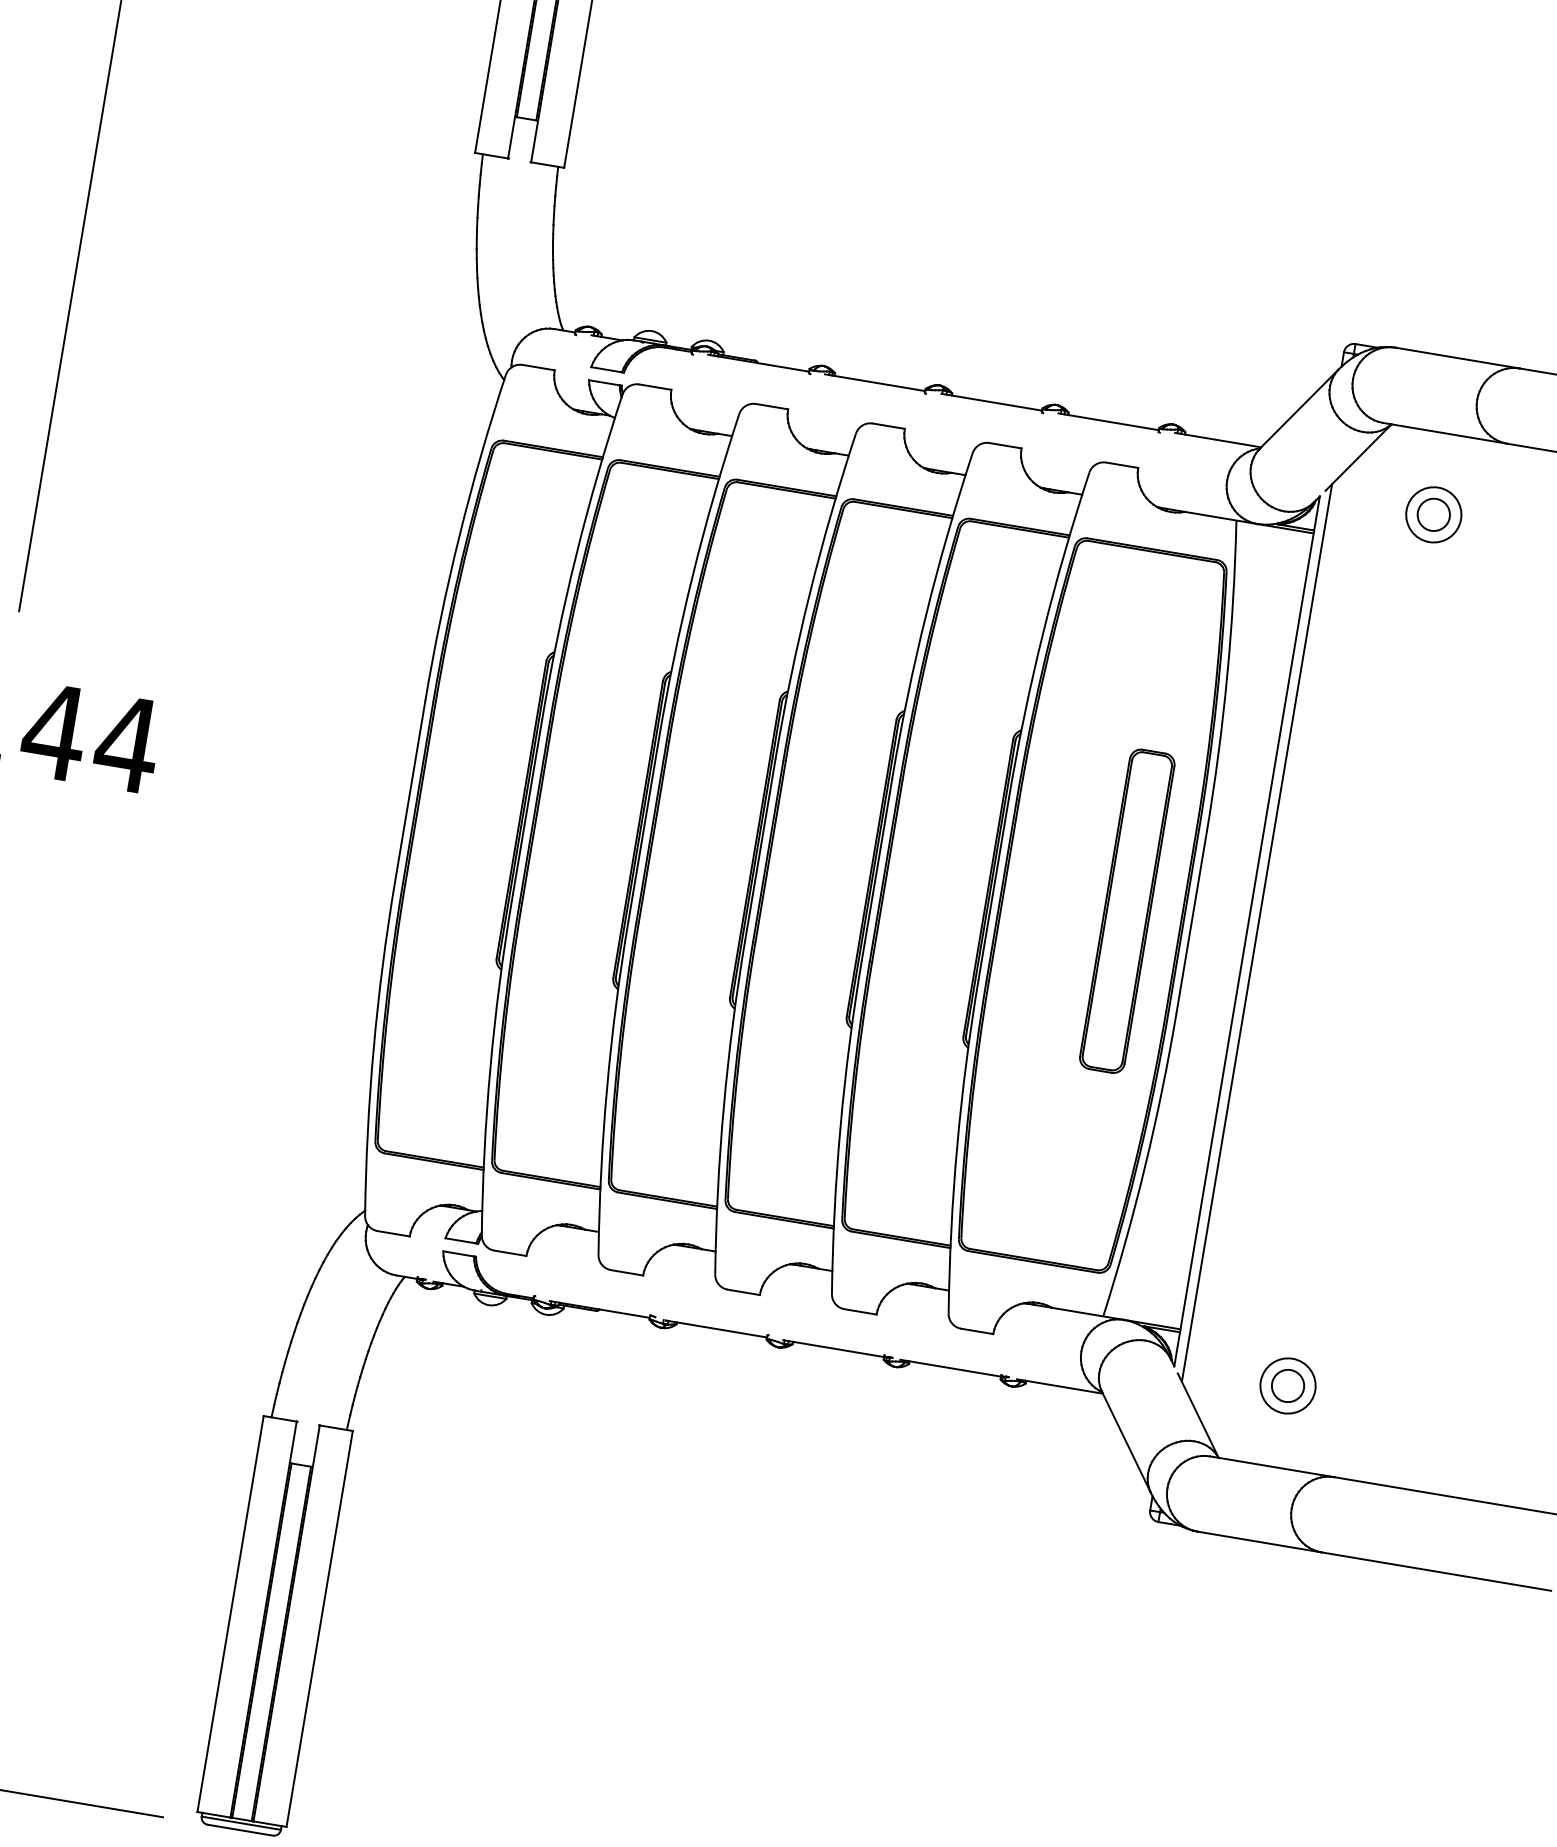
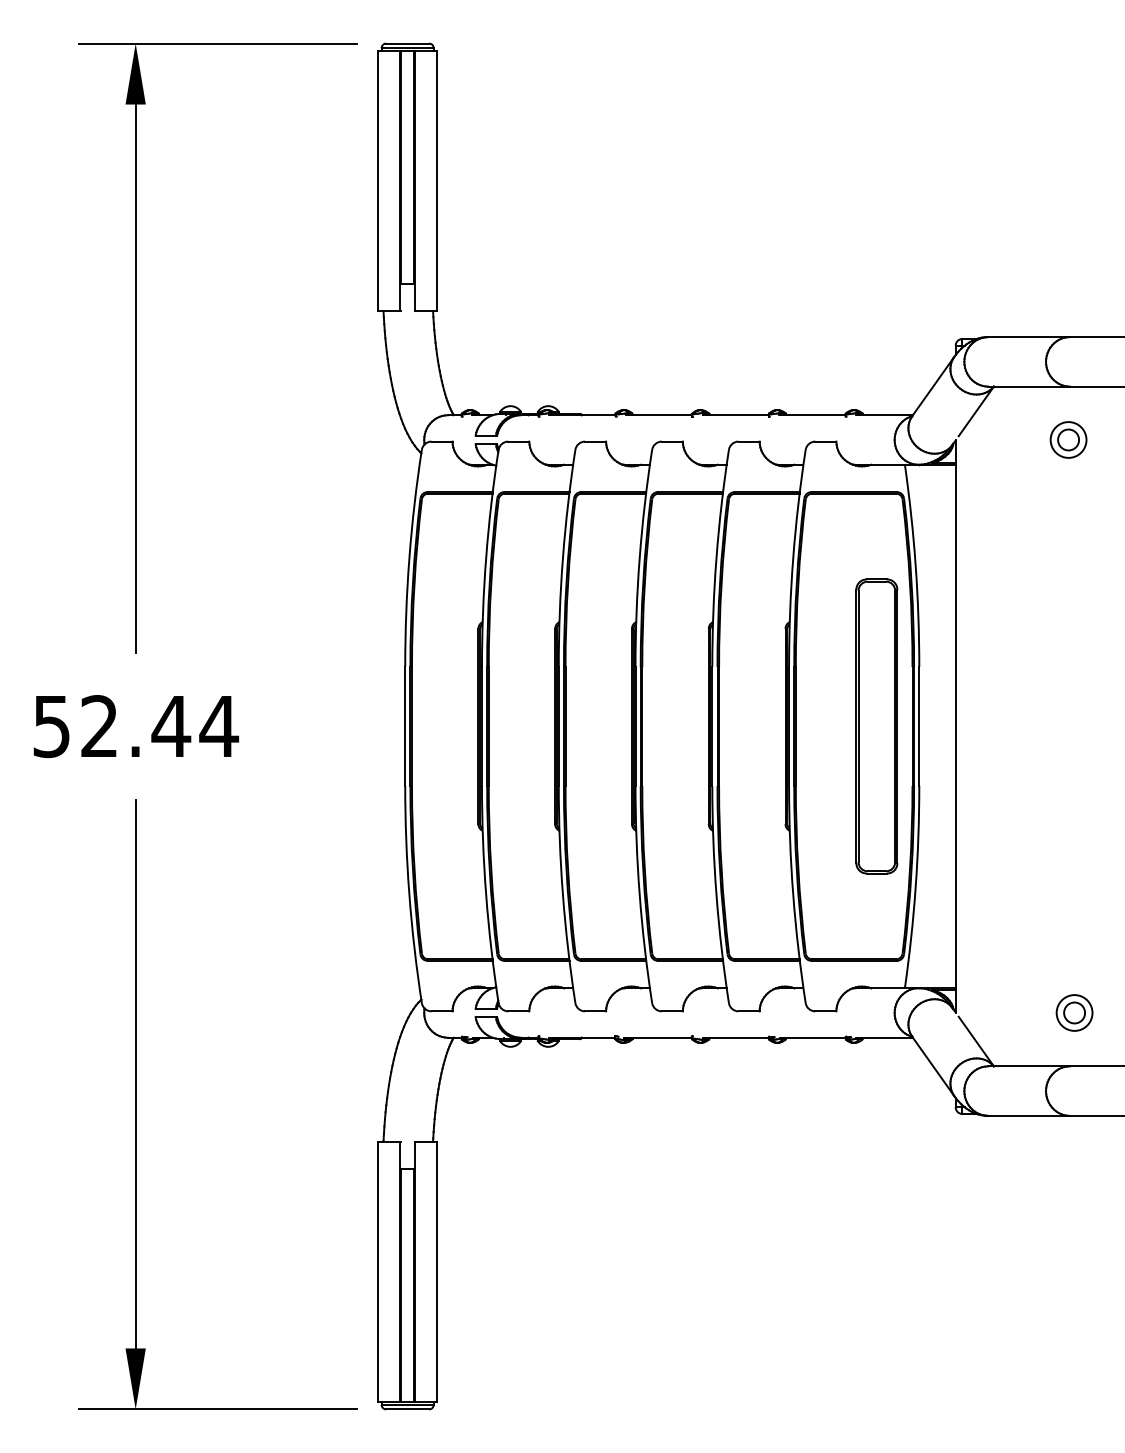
part: (1433, 514) -> (1068, 439), moved
part: (1126, 911) -> (876, 726), size x1.4
line: (1257, 933) -> (962, 726), removed
part: (1288, 1385) -> (1074, 1012), moved

